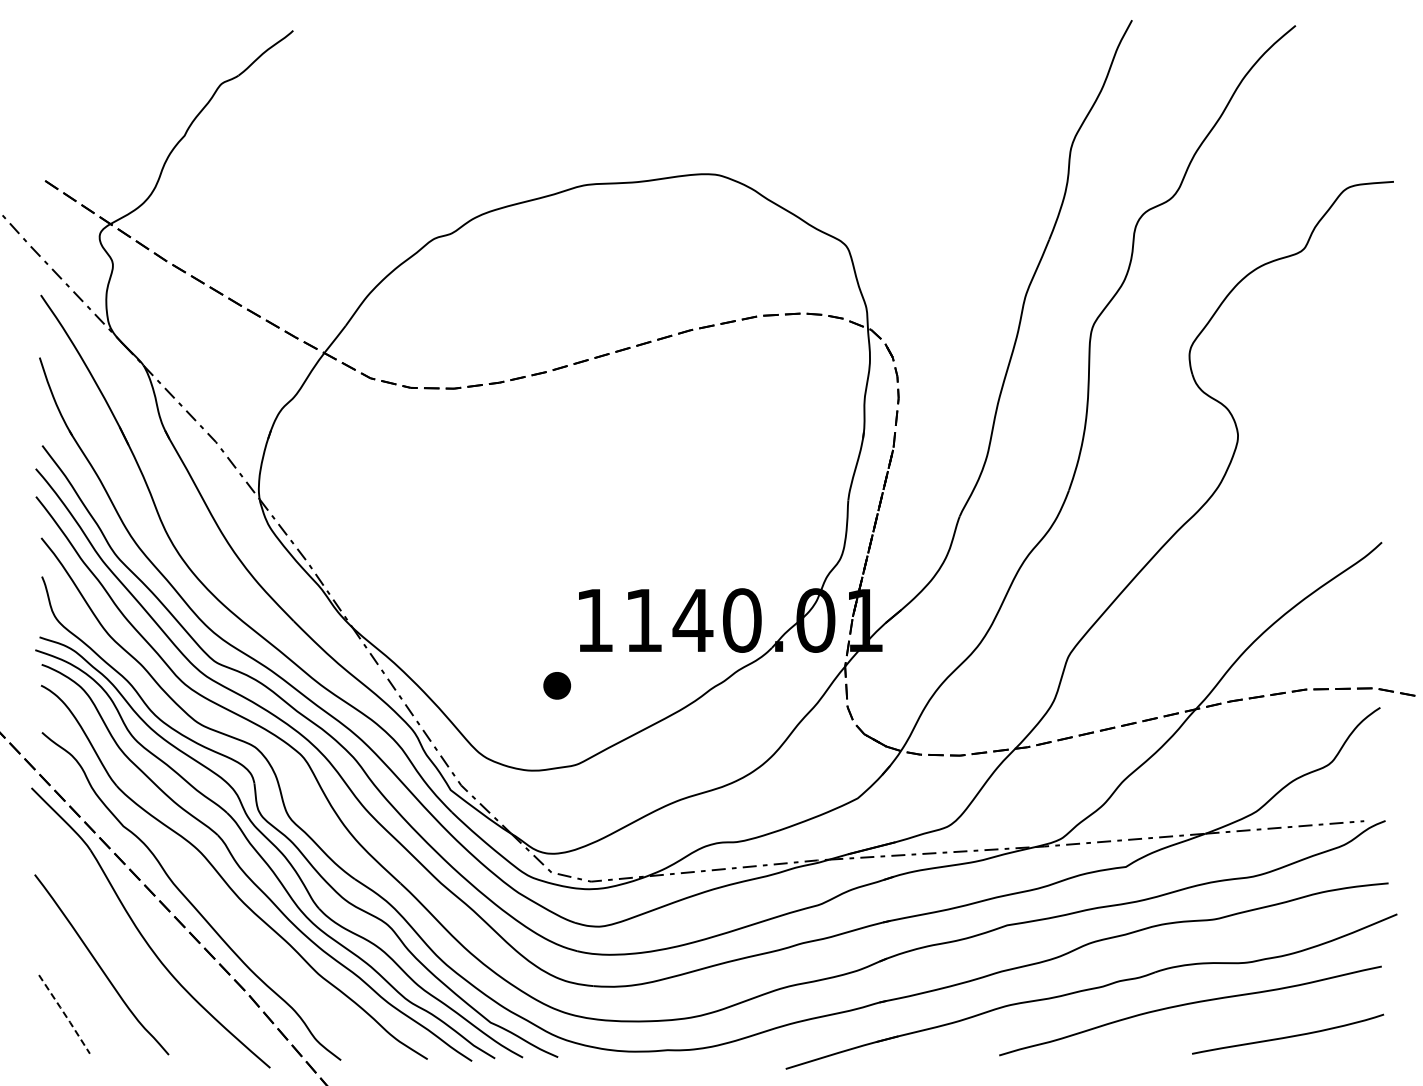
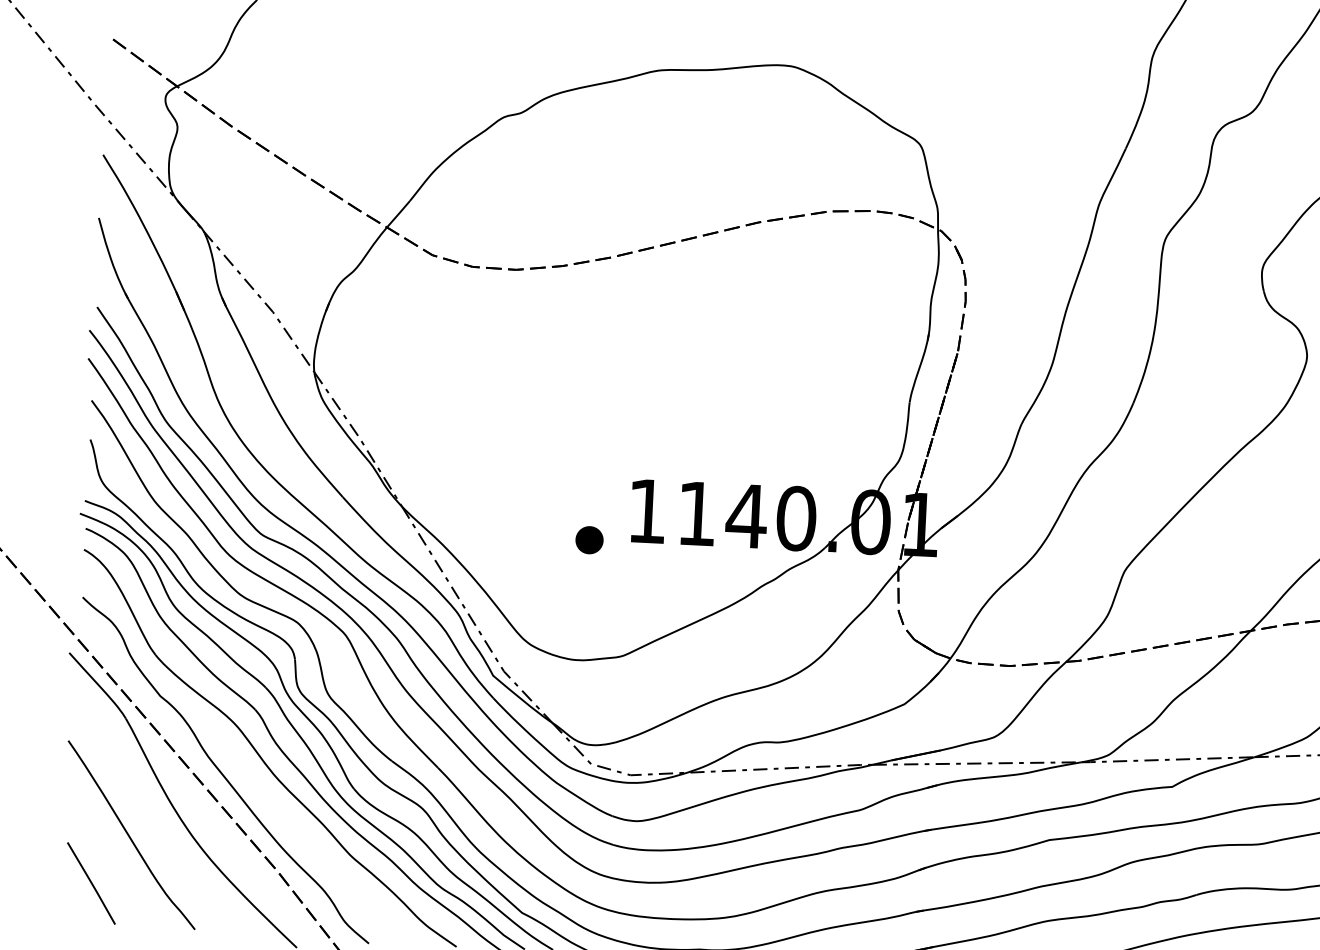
part: (557, 685) -> (589, 539), moved
line: (65, 1014) -> (92, 883), dashed -> solid

